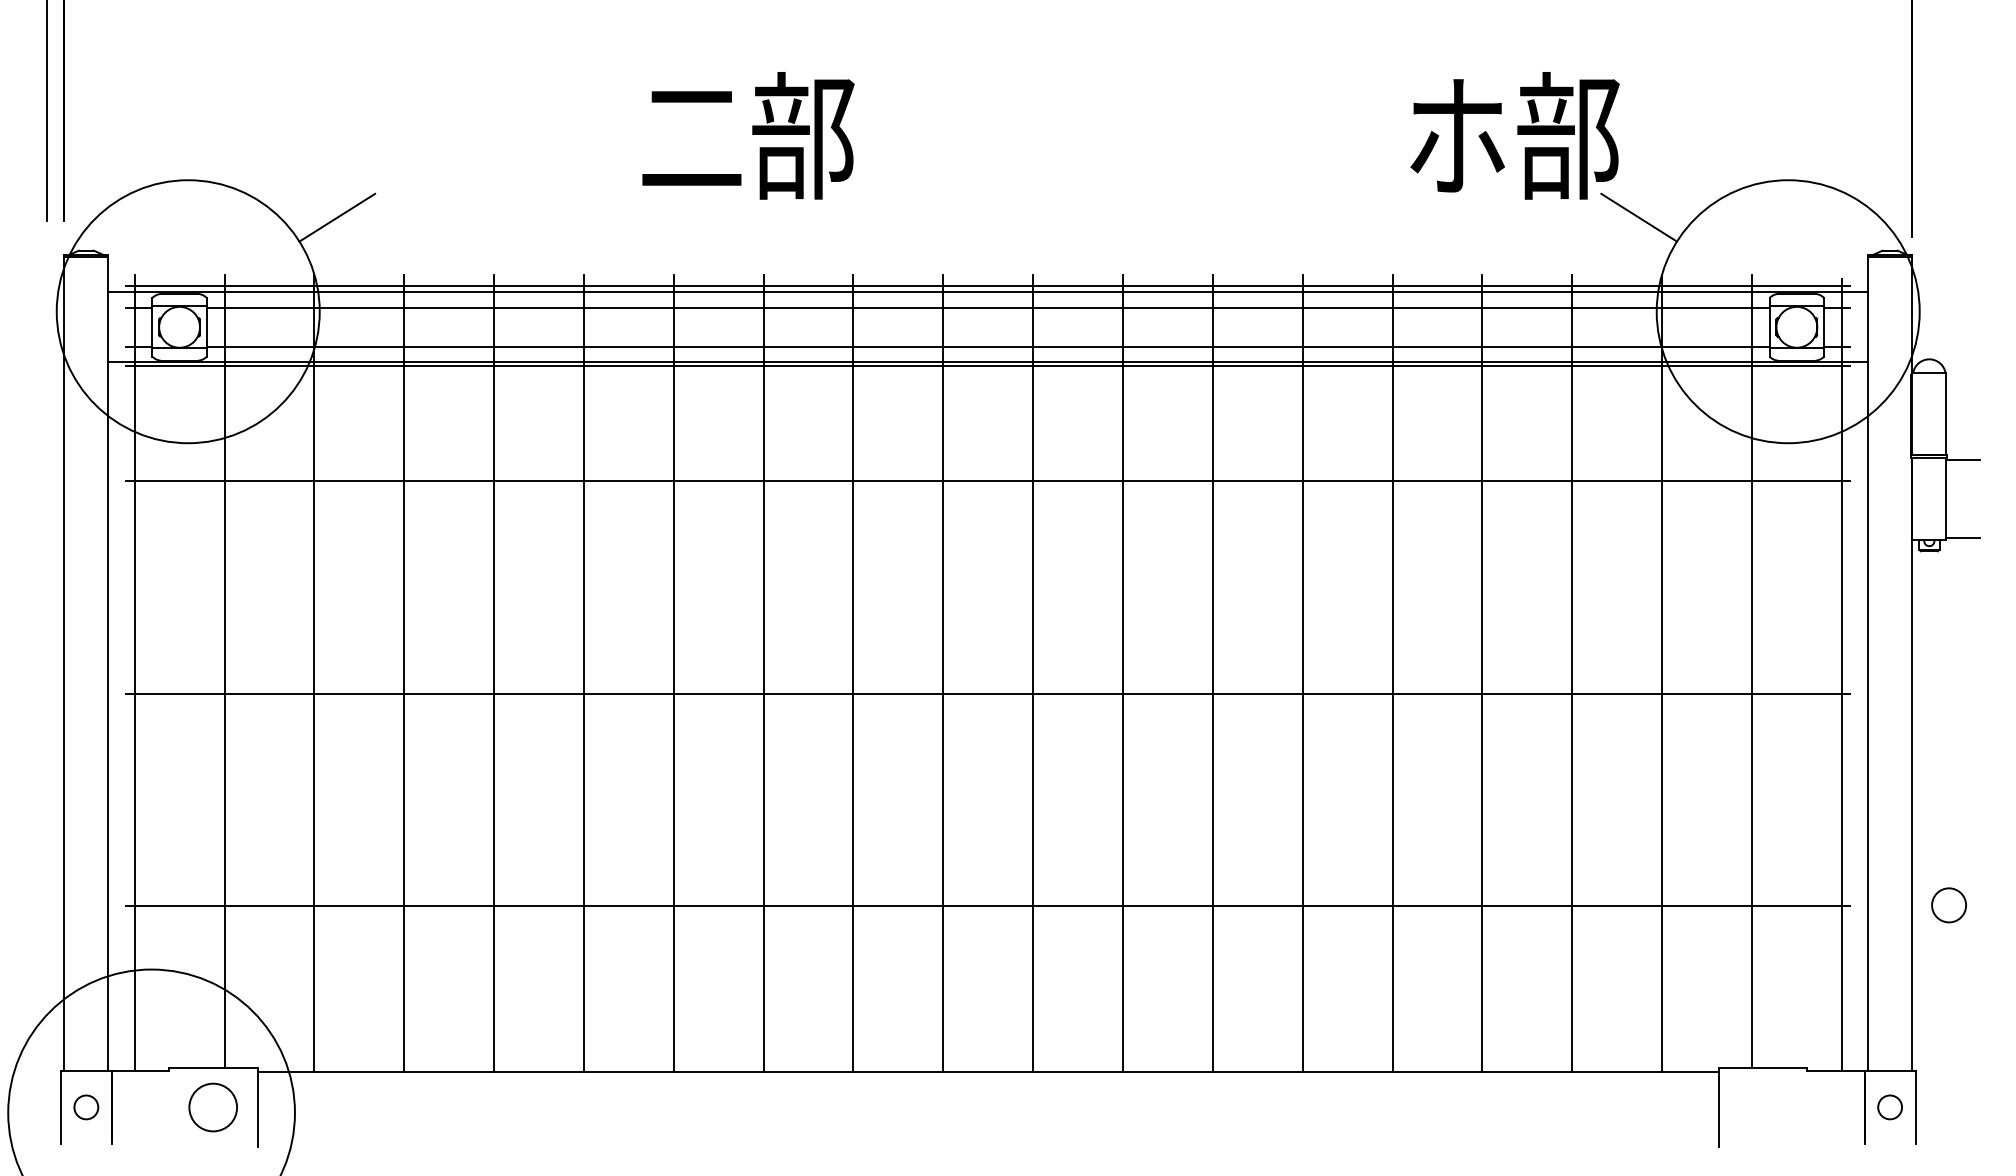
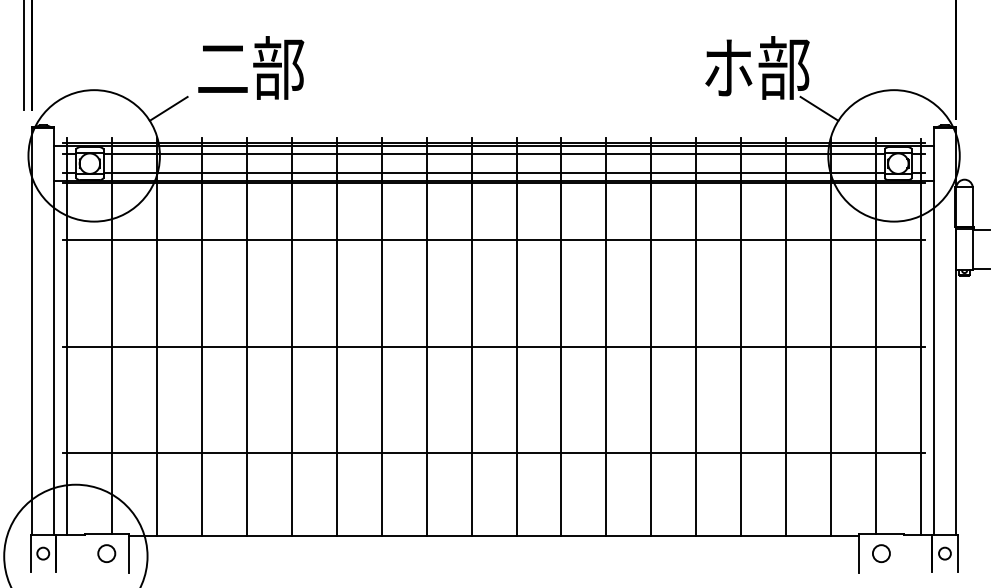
text: (748, 134) -> (251, 67), moved
circle: (1949, 905) -> (881, 553), moved
circle: (212, 1107) -> (106, 553), size x0.71

